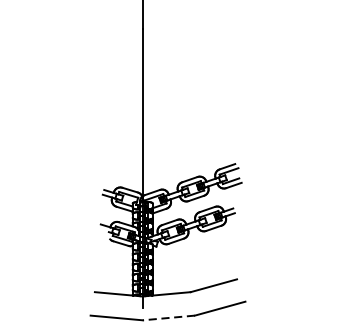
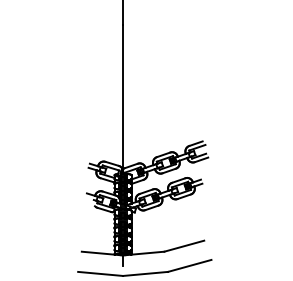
line: (168, 317) -> (145, 273), dashed -> solid

